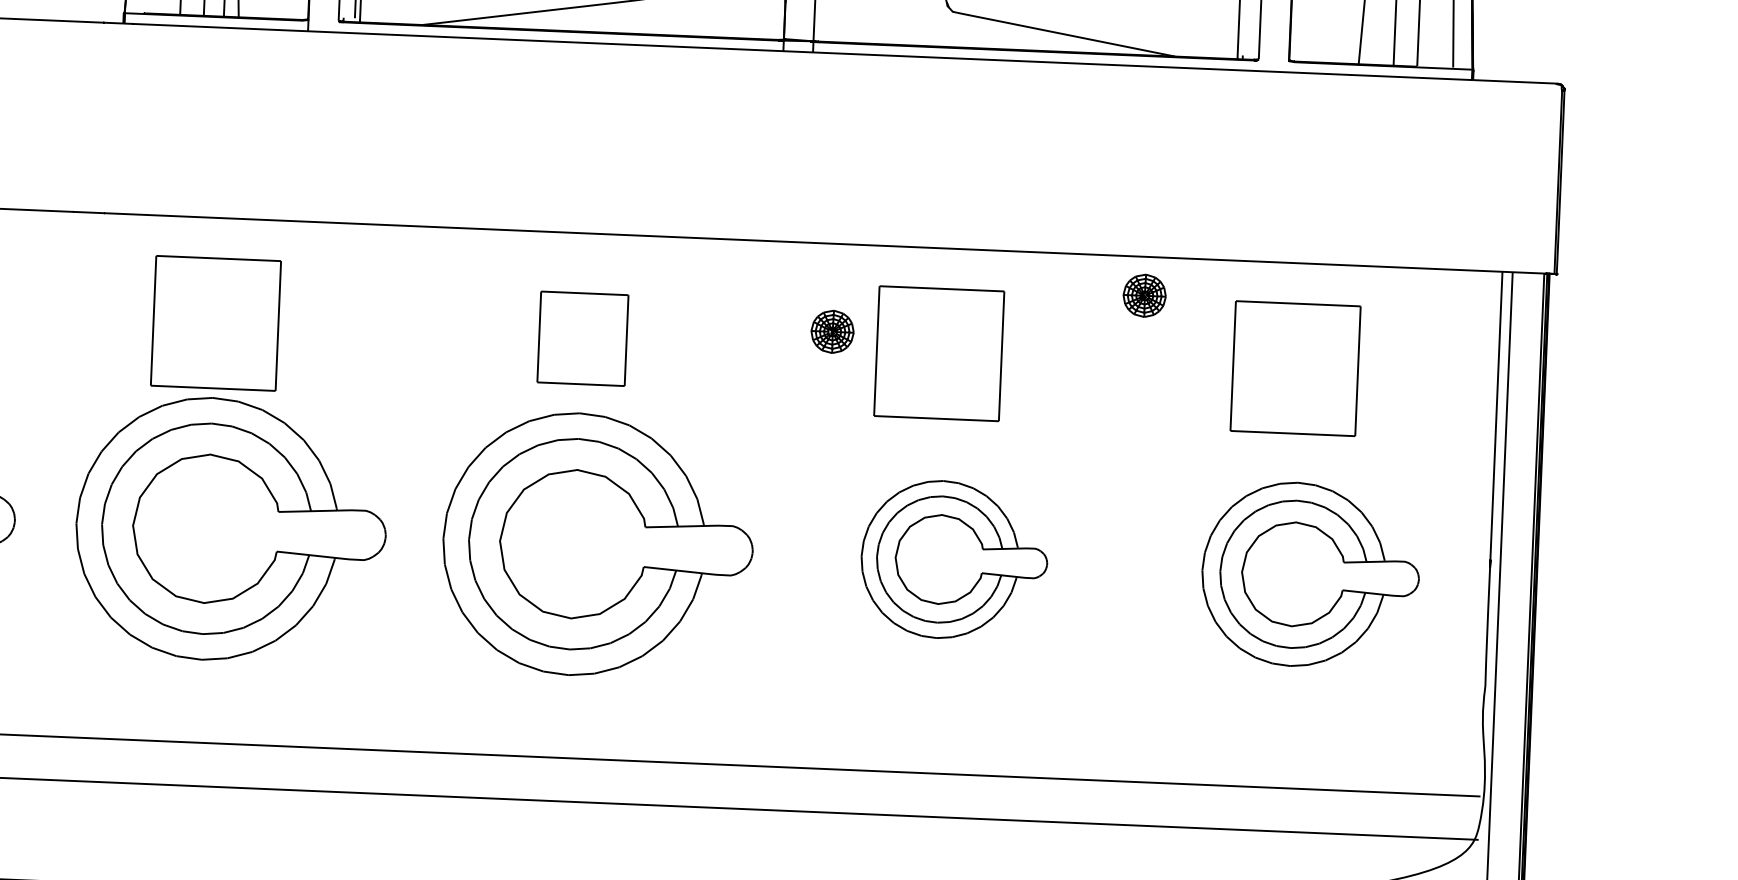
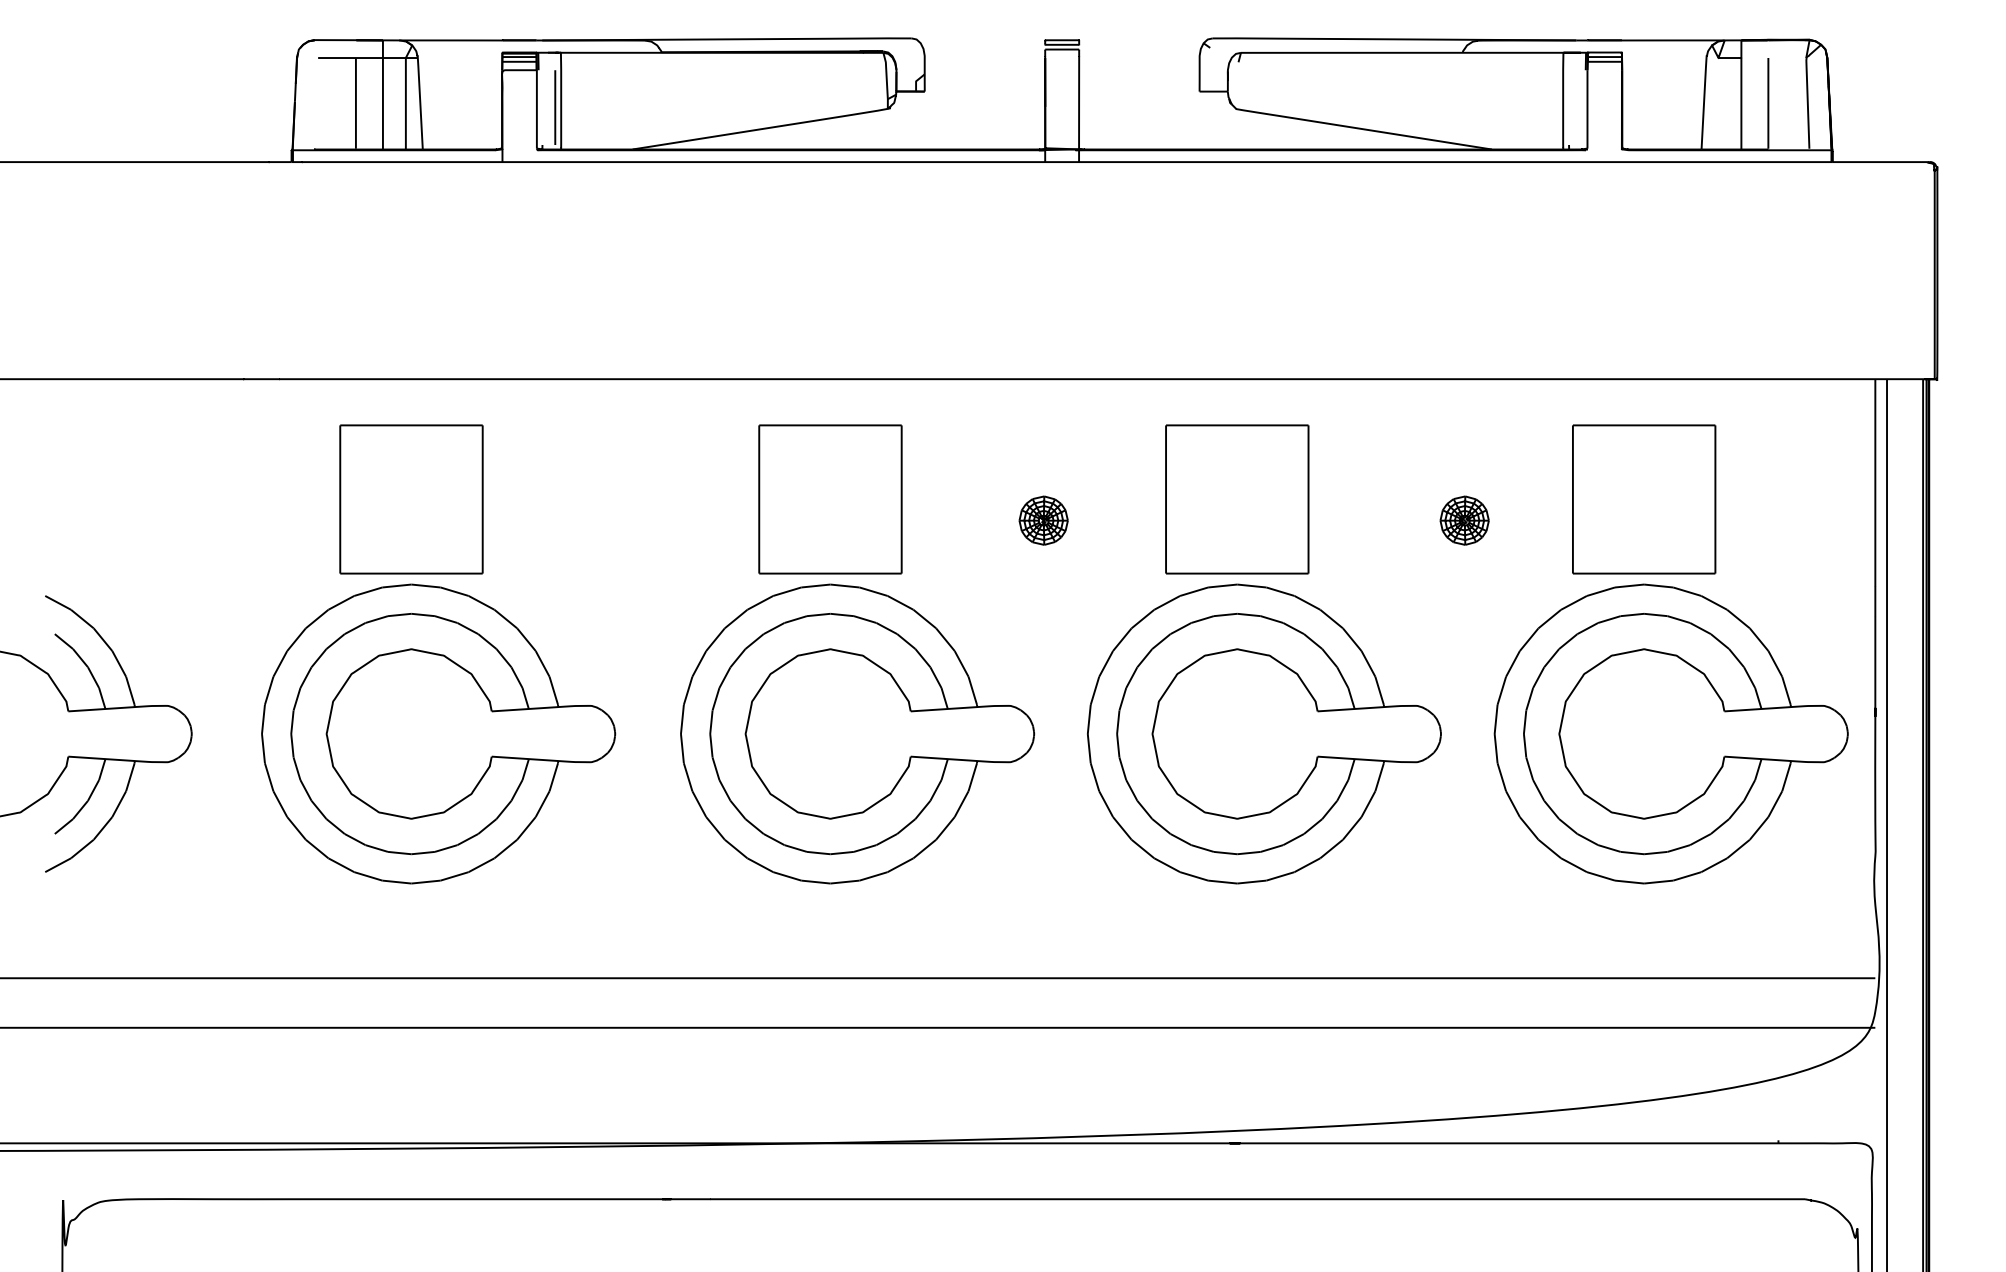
part: (1144, 295) -> (1464, 520), moved
part: (832, 331) -> (1043, 520), moved
part: (582, 338) -> (830, 499), size x1.43
part: (954, 559) -> (1264, 733), size x1.67
part: (1310, 574) -> (1670, 733), size x1.43

